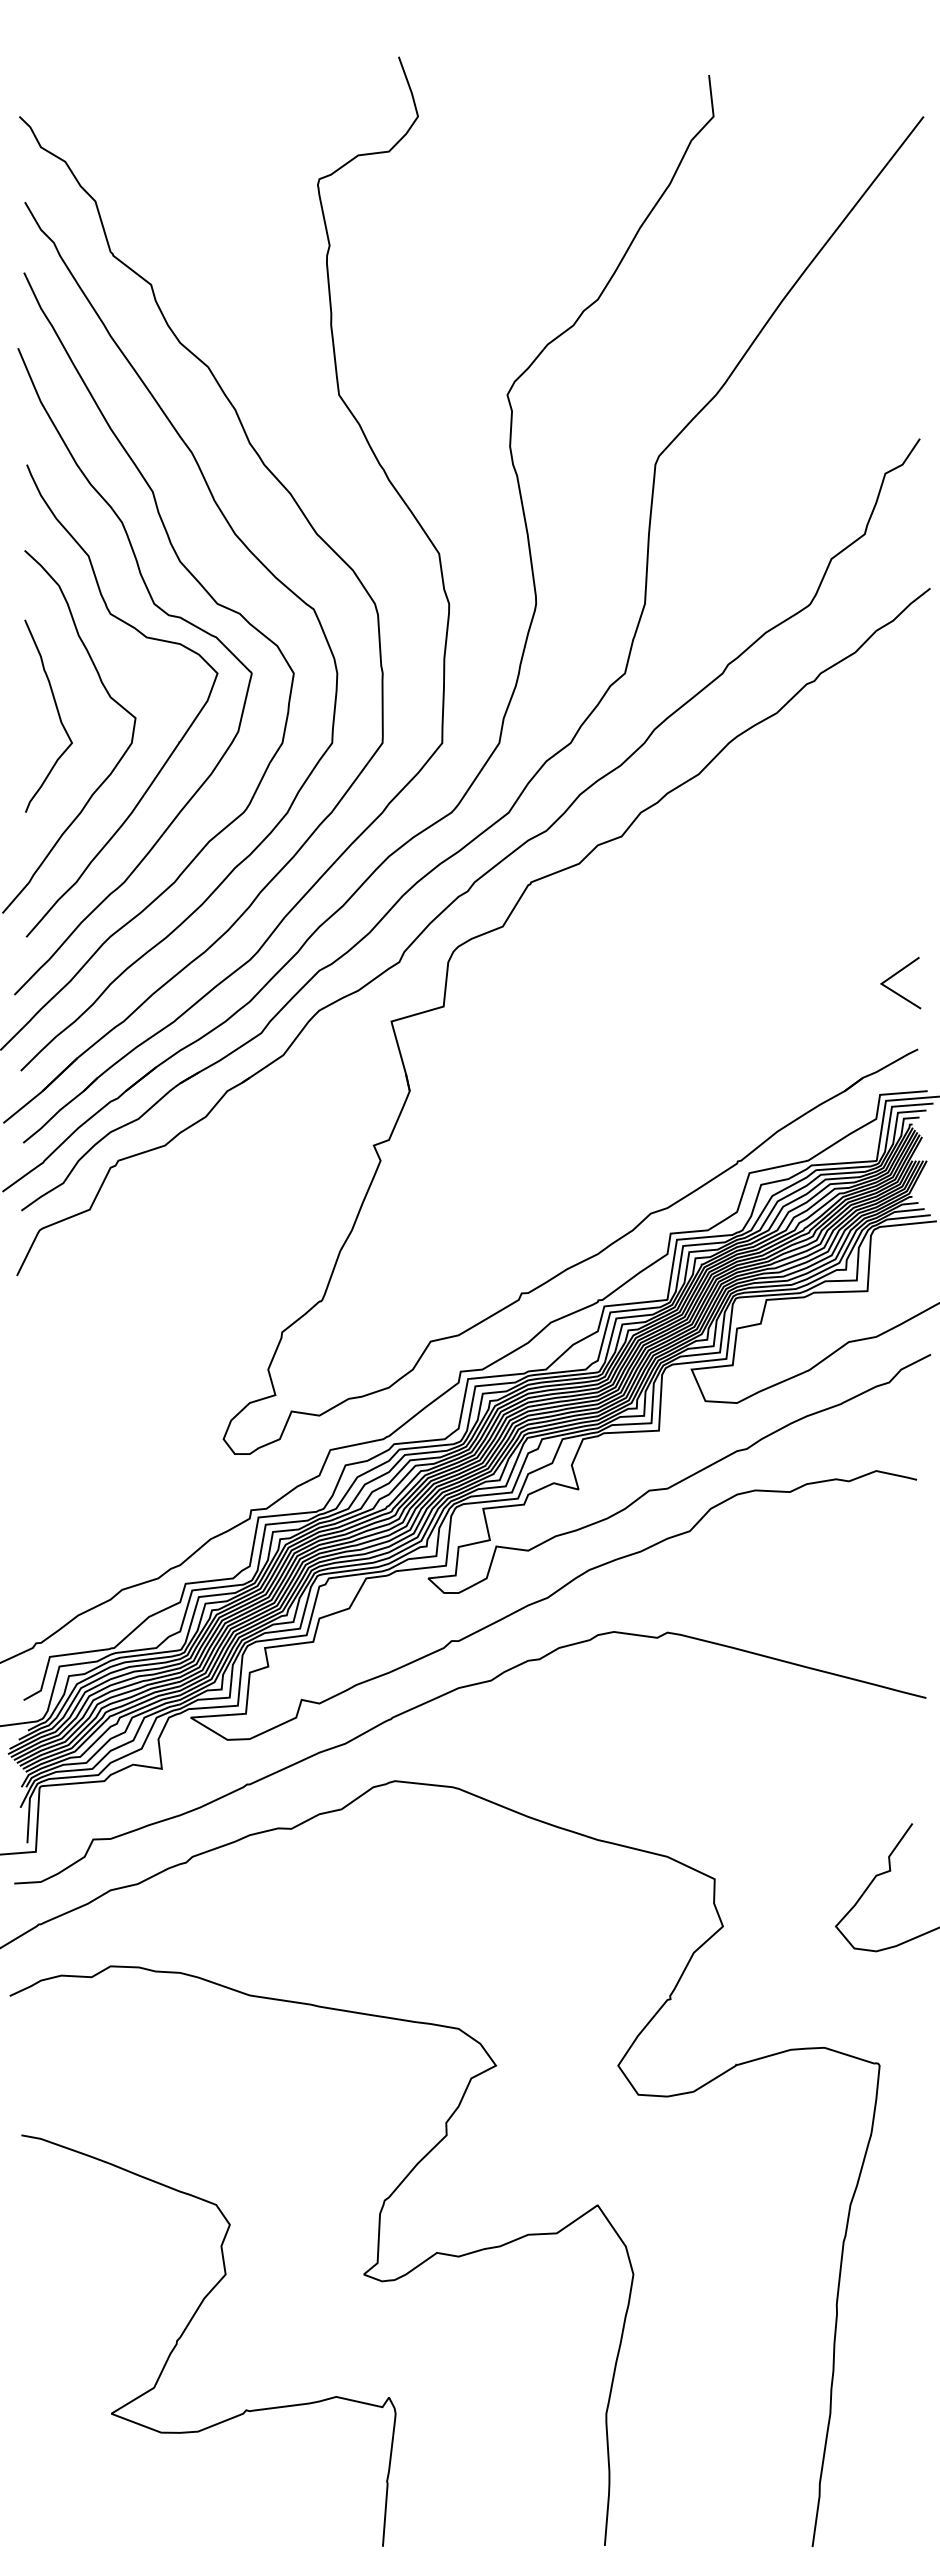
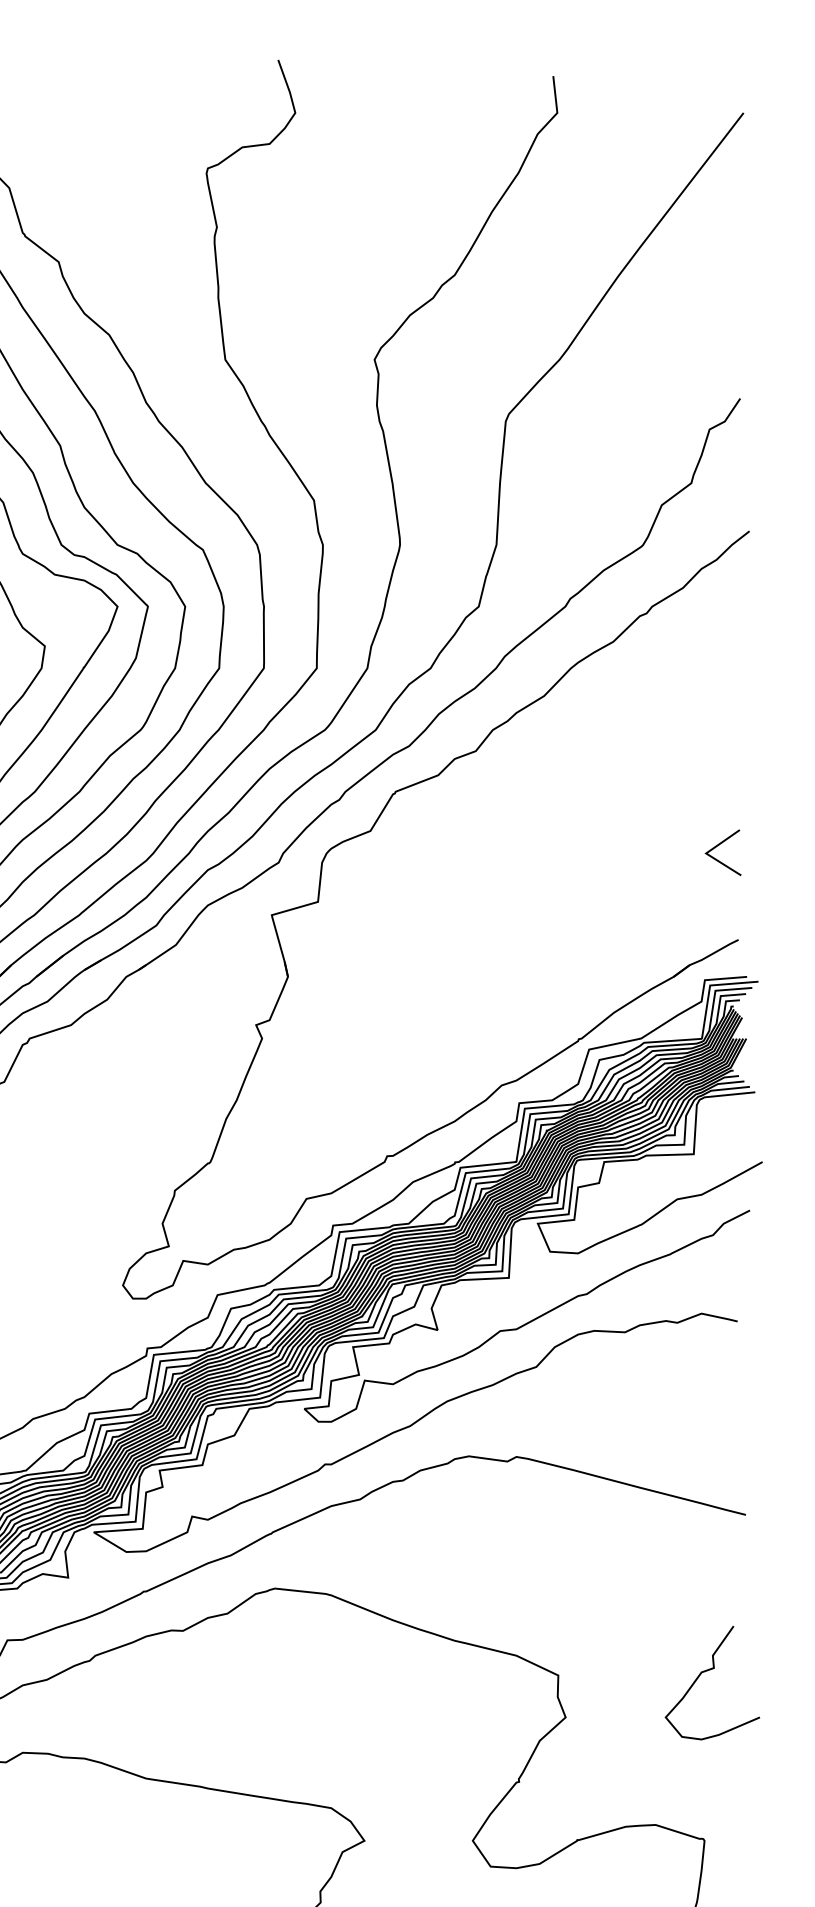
line: (895, 975) -> (718, 846), moved

